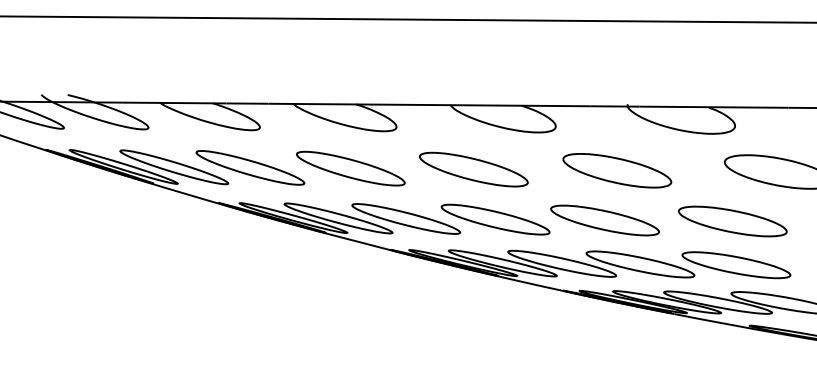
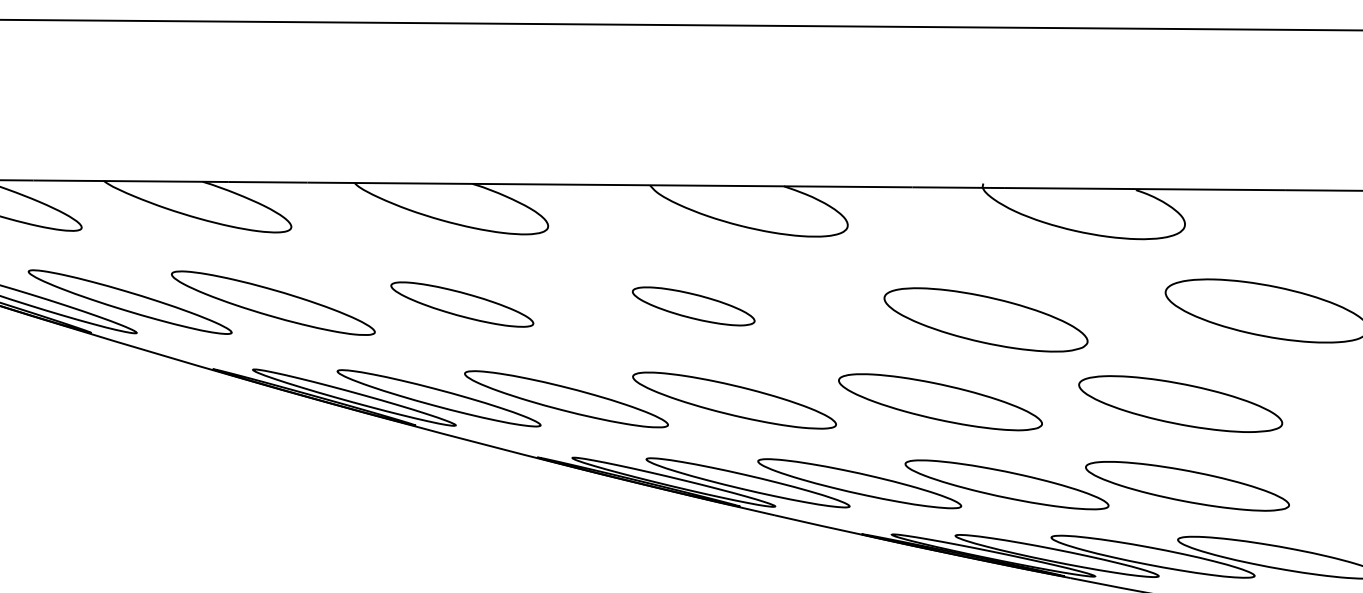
part: (350, 168) -> (461, 304), size x0.7
part: (473, 169) -> (692, 306), size x0.6
part: (617, 170) -> (986, 319), moved

